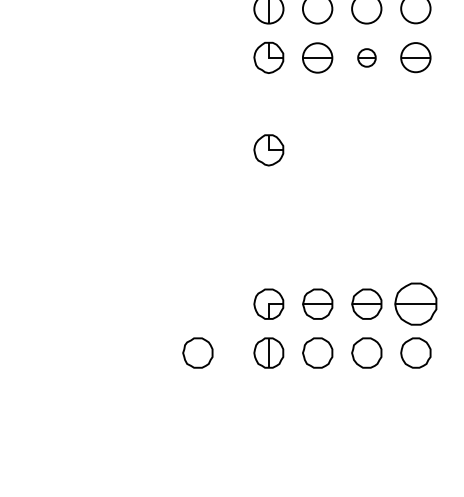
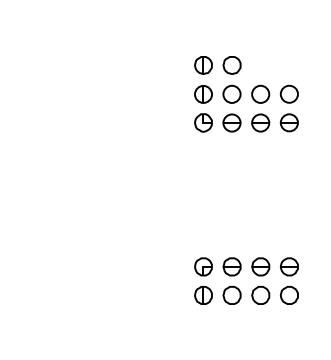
part: (366, 57) -> (260, 122), size x1.67
part: (268, 149) -> (203, 176), removed
part: (416, 303) -> (289, 266), size x0.71
part: (196, 353) -> (161, 295), removed

